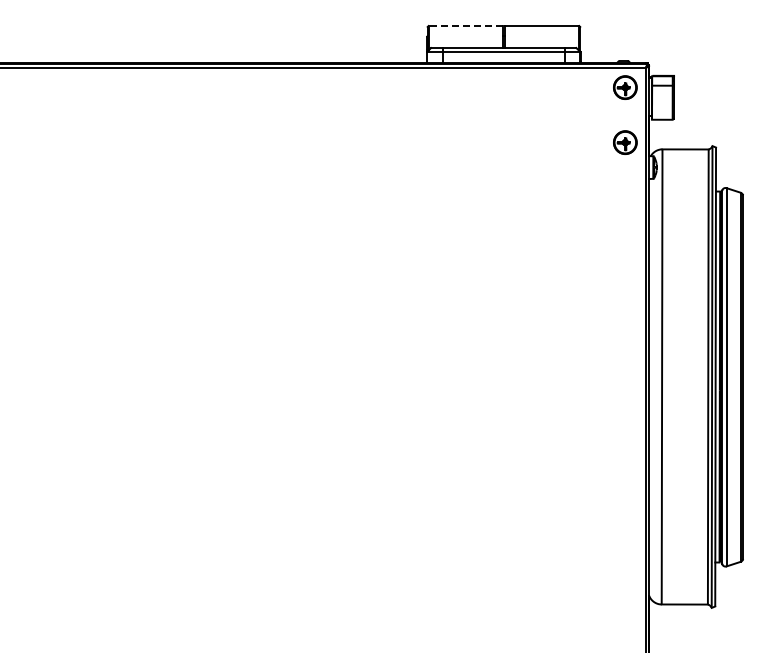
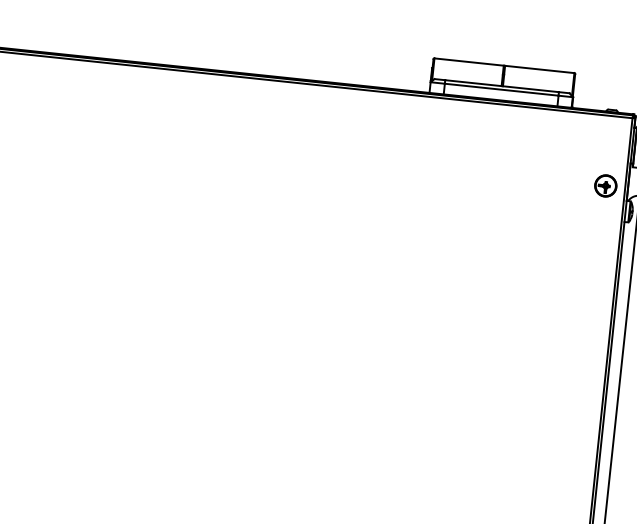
line: (465, 26) -> (468, 62), dashed -> solid
part: (625, 87) -> (611, 134), removed

